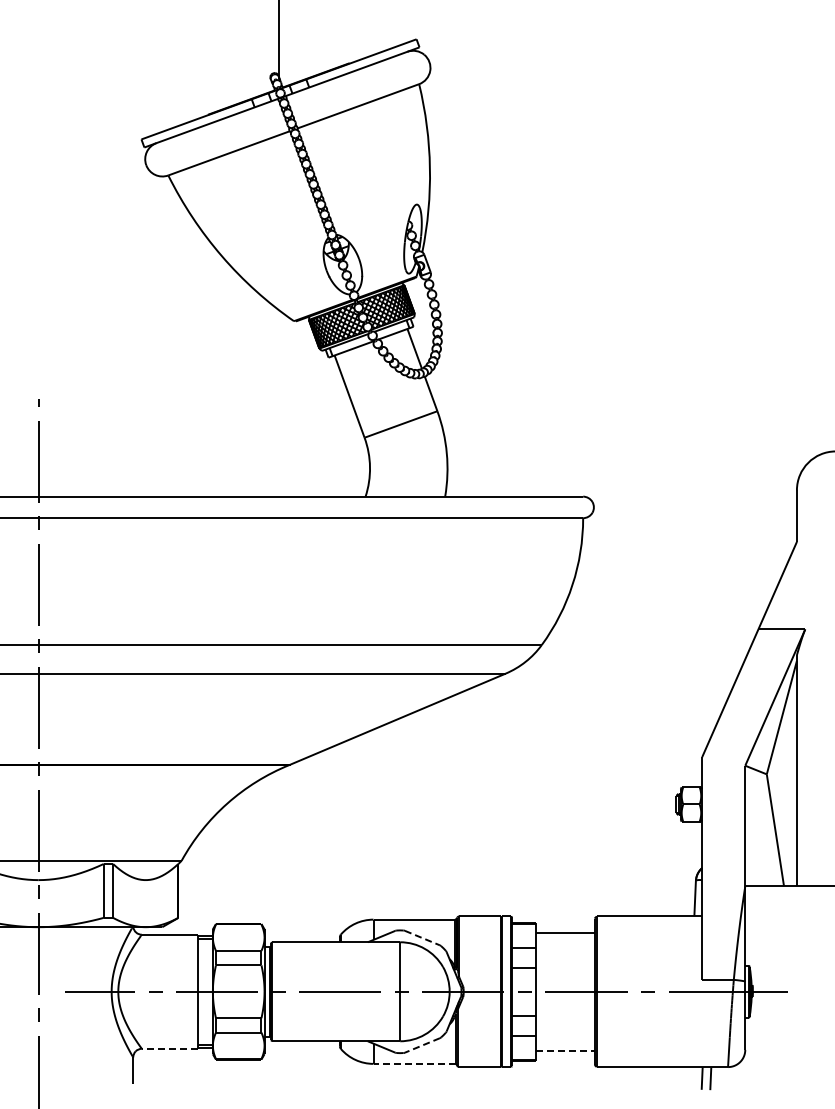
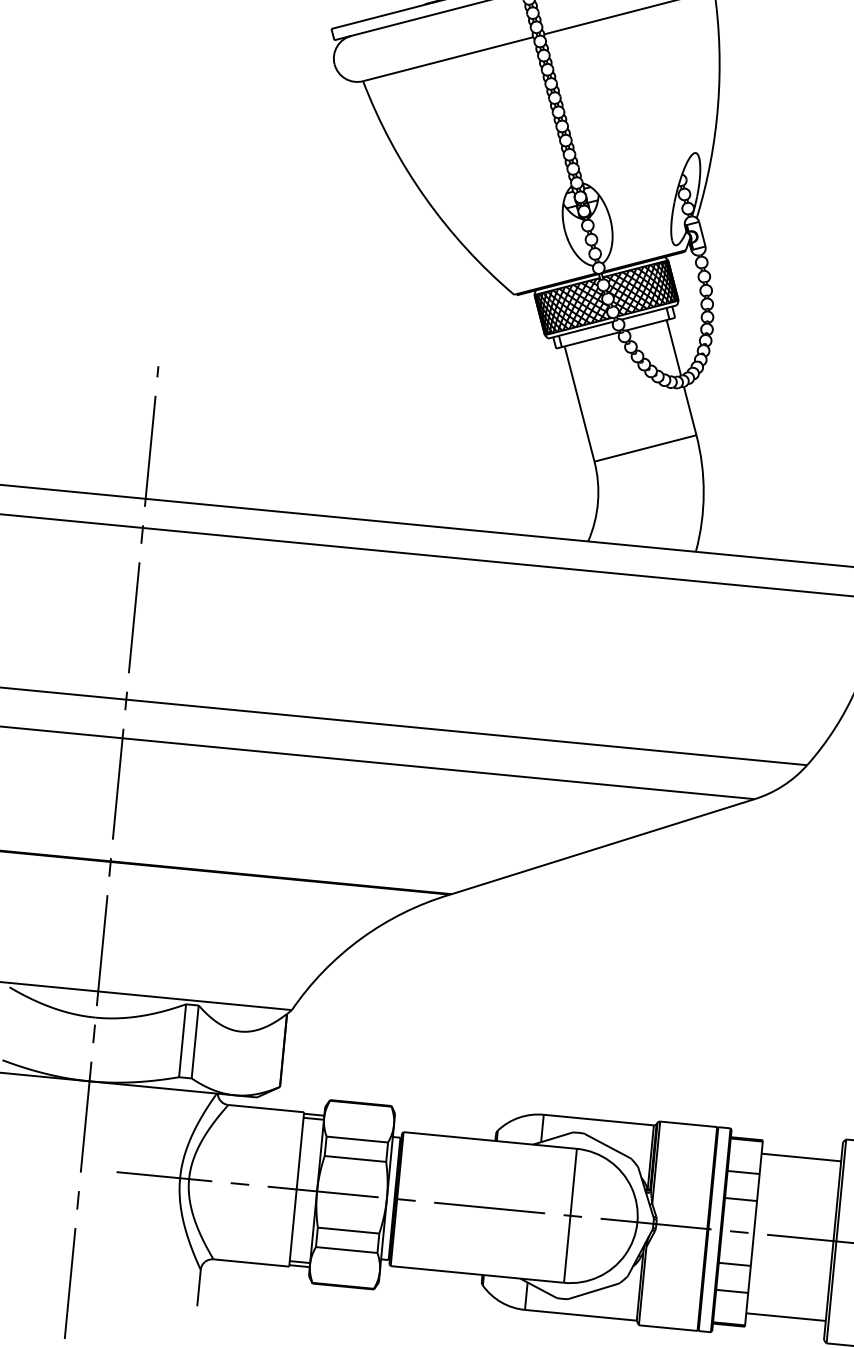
line: (422, 938) -> (607, 1146), dashed -> solid
line: (422, 1045) -> (593, 1291), dashed -> solid
line: (169, 1048) -> (250, 1262), dashed -> solid
line: (565, 1050) -> (786, 1316), dashed -> solid
line: (414, 1063) -> (580, 1314), dashed -> solid

